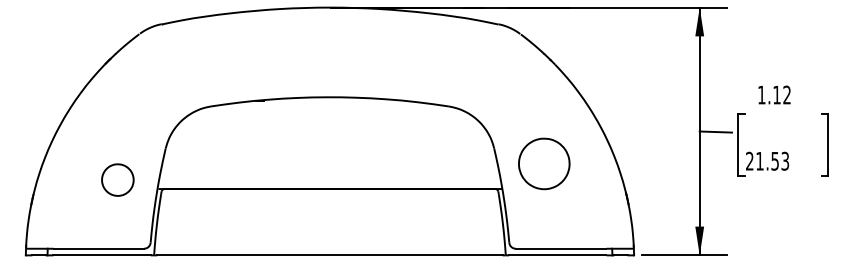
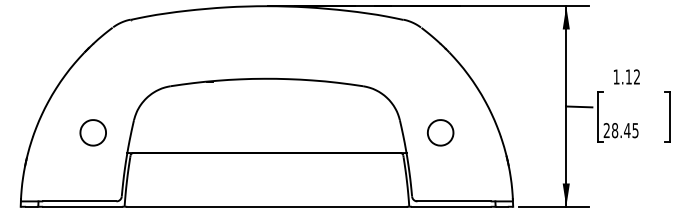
text: (772, 161) -> (625, 130), 21.53 -> 28.45
part: (544, 163) -> (440, 132), size x0.62
part: (116, 179) -> (92, 132), moved

